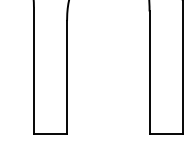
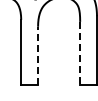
line: (150, 73) -> (80, 53), solid -> dashed
line: (67, 77) -> (38, 55), solid -> dashed

